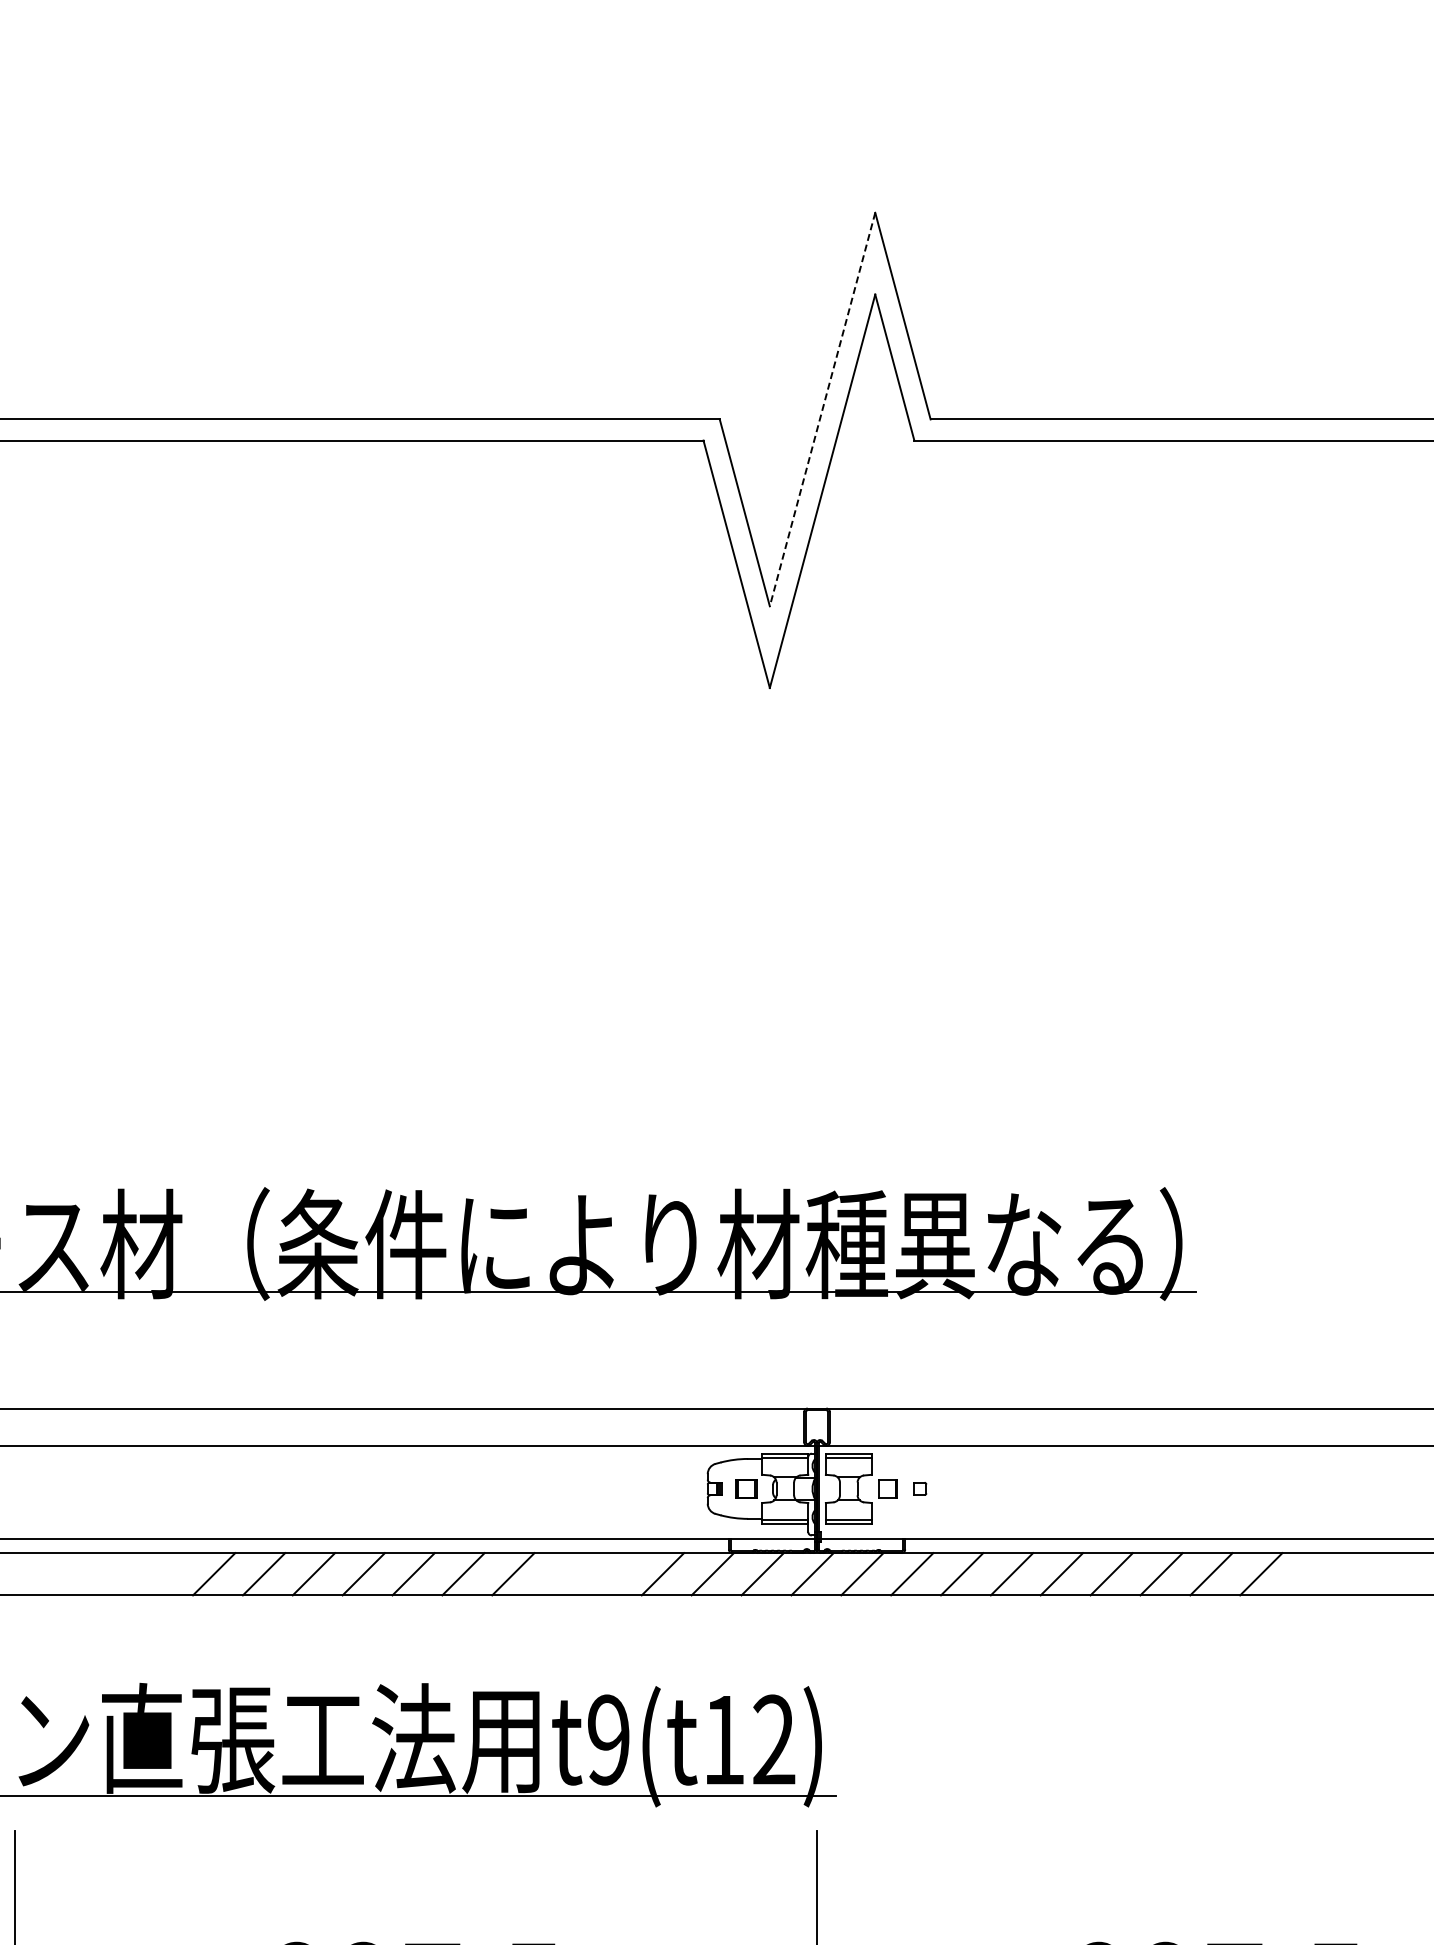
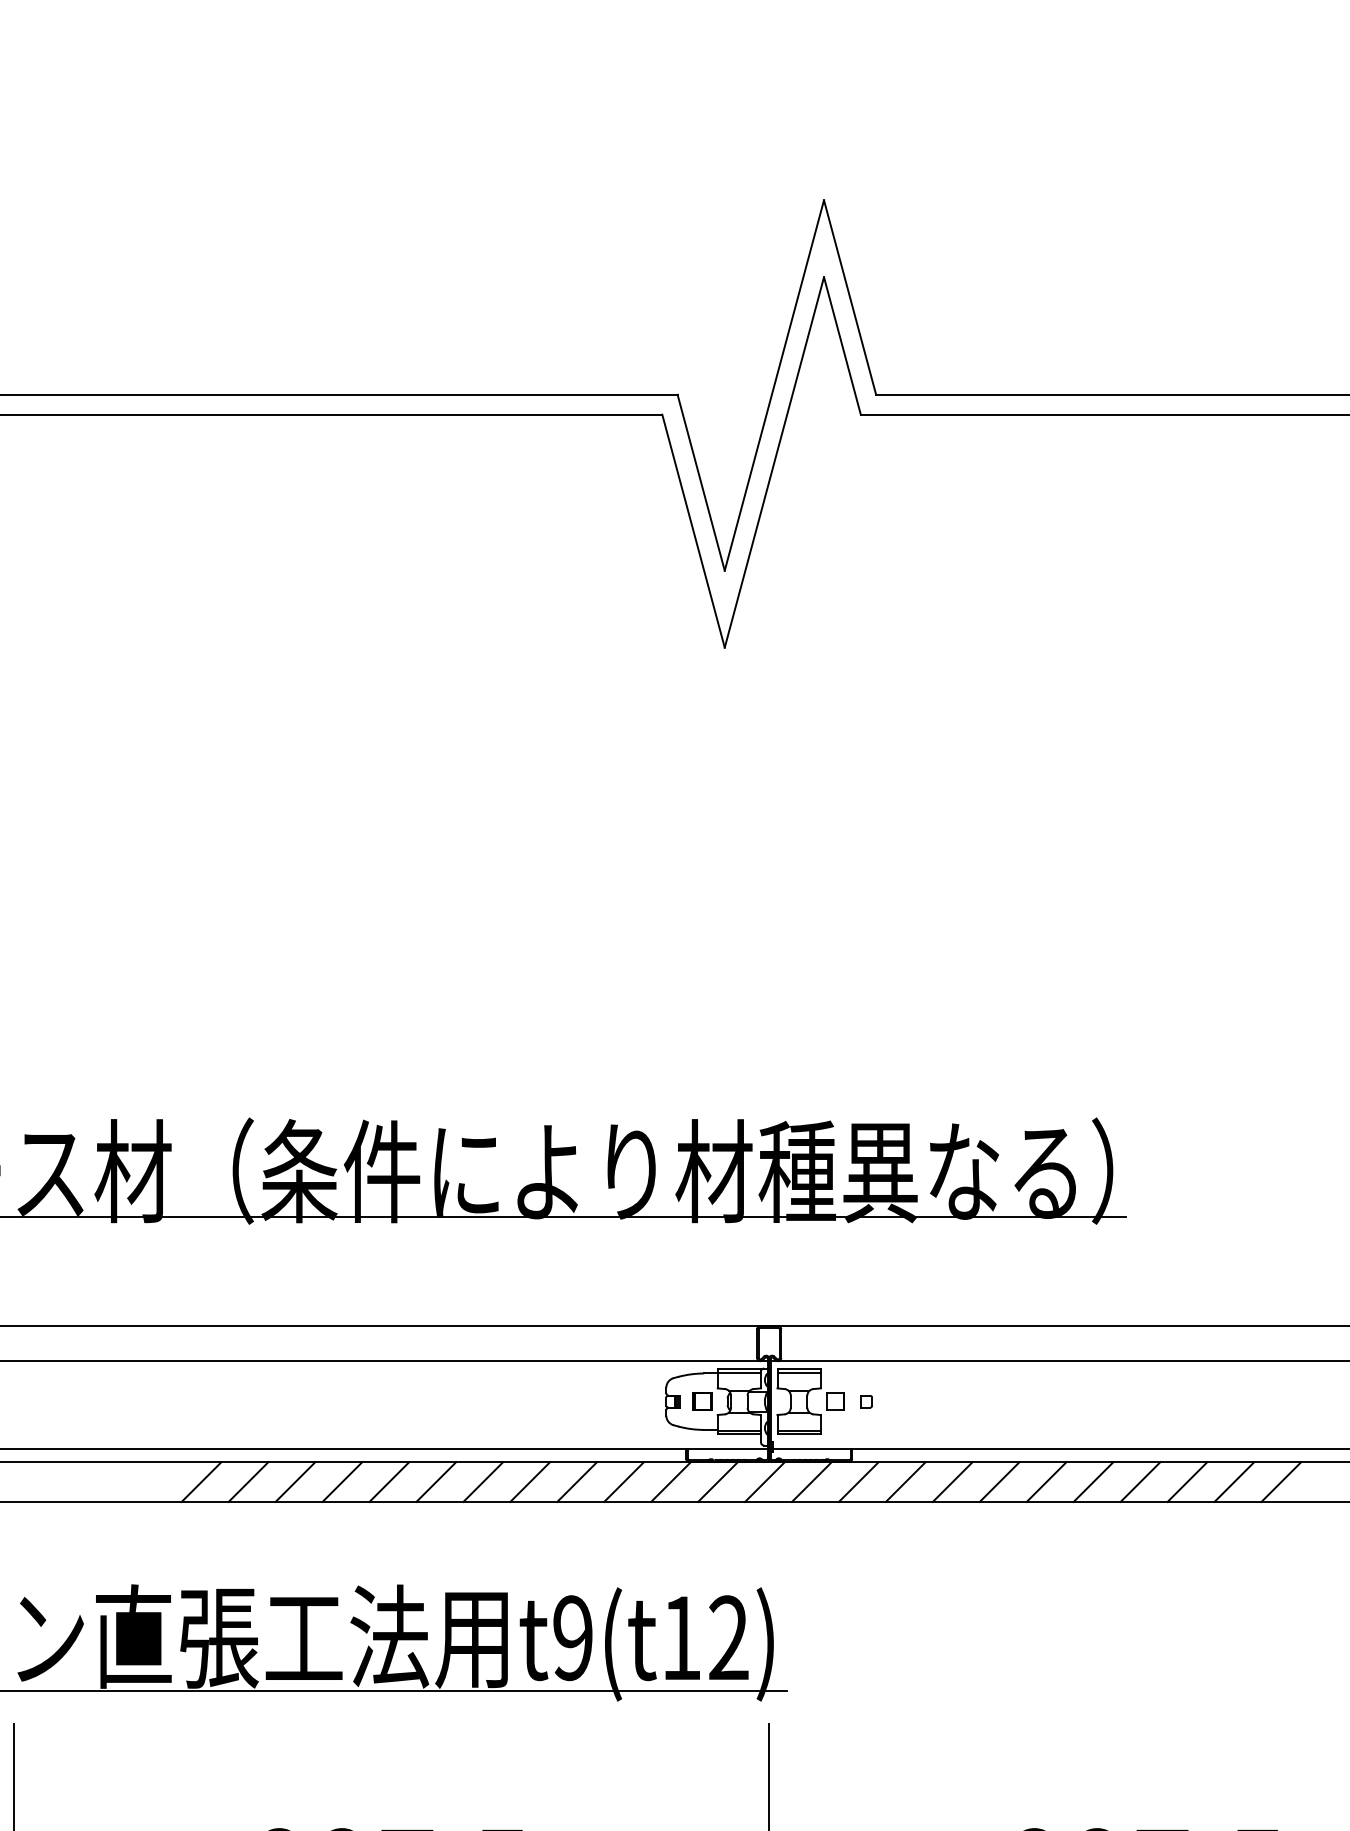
line: (822, 409) -> (774, 385), dashed -> solid
line: (563, 1574) -> (530, 1482), added
line: (612, 1574) -> (576, 1482), added
line: (1311, 1574) -> (1234, 1482), added
line: (1360, 1574) -> (1280, 1482), added

